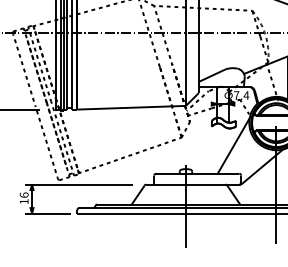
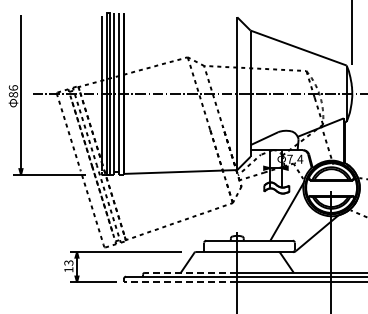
text: (23, 194) -> (68, 262), 16 -> 13
line: (141, 204) -> (190, 272), solid -> dashed
line: (131, 213) -> (180, 282), solid -> dashed

